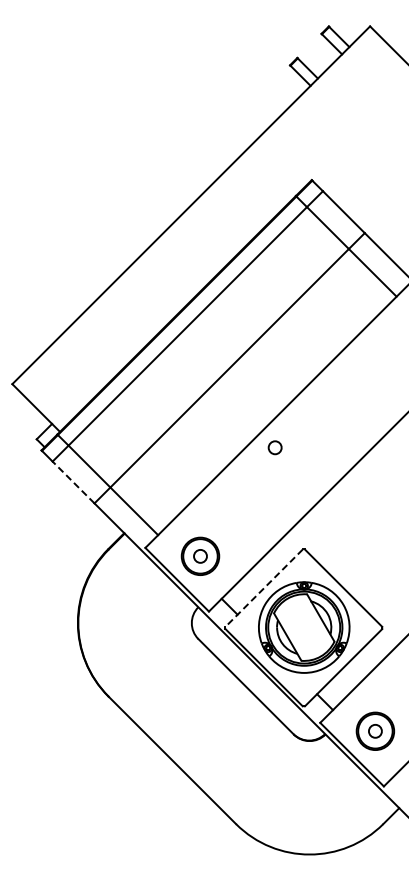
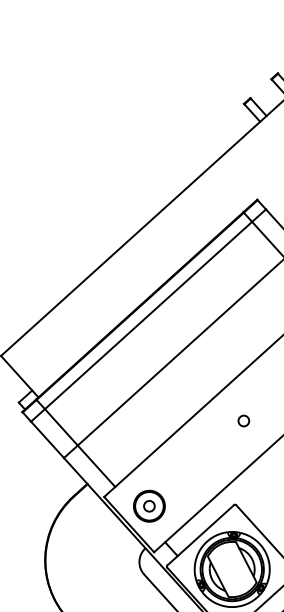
circle: (274, 447) -> (243, 420), moved
line: (73, 482) -> (47, 439), dashed -> solid
line: (264, 588) -> (201, 535), dashed -> solid

